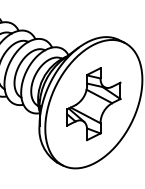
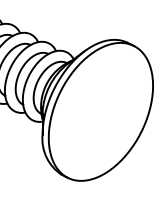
part: (93, 104) -> (100, 112), removed

